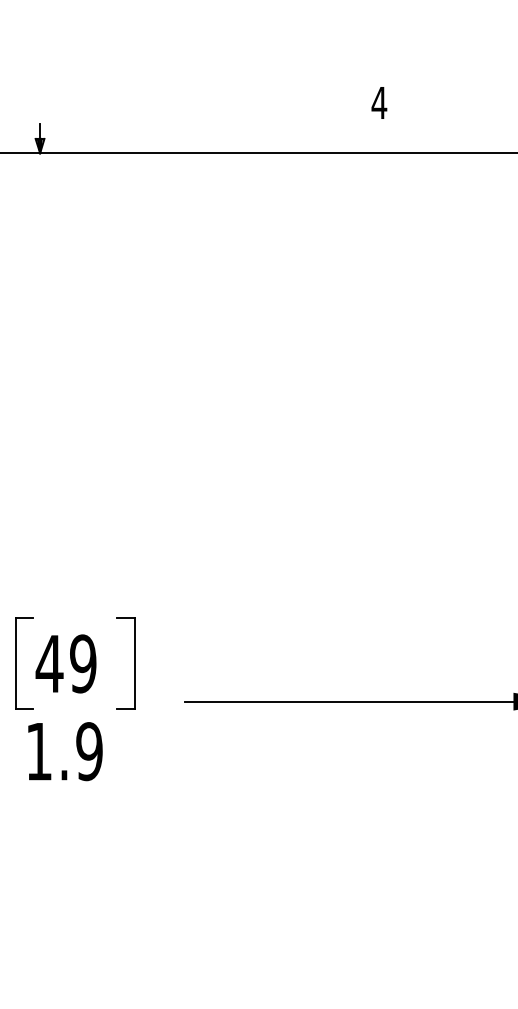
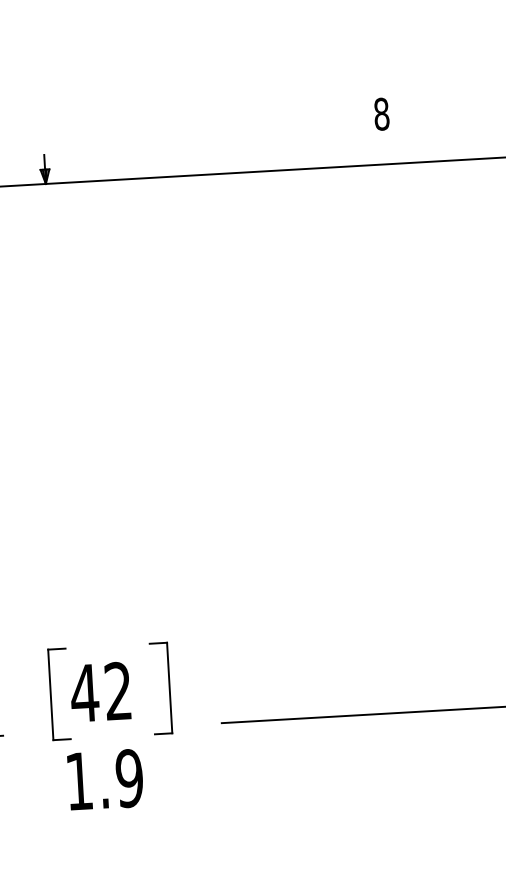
text: (379, 102) -> (381, 113), 4 -> 8
text: (83, 663) -> (118, 690), 49 -> 42

